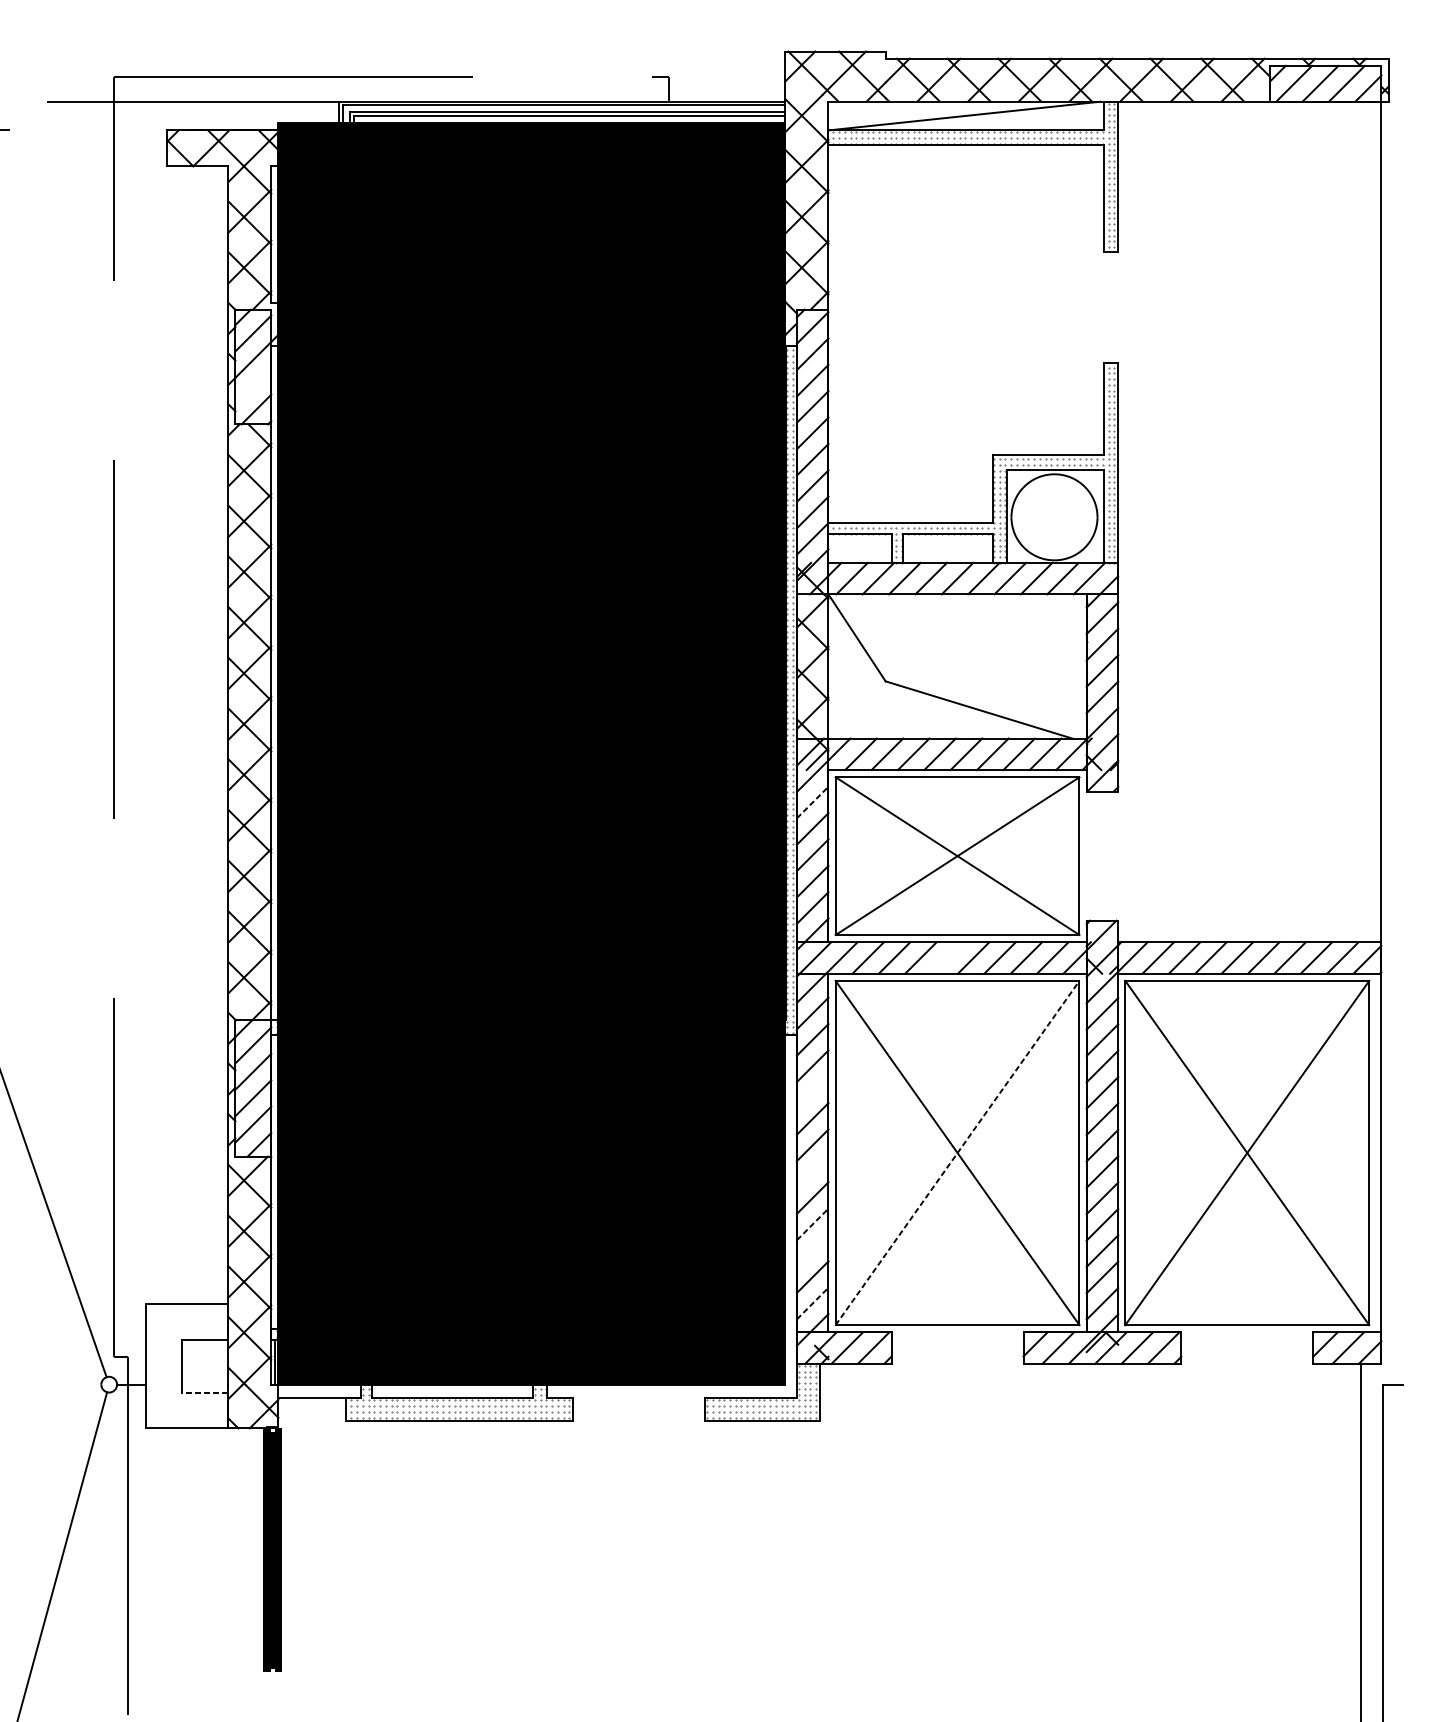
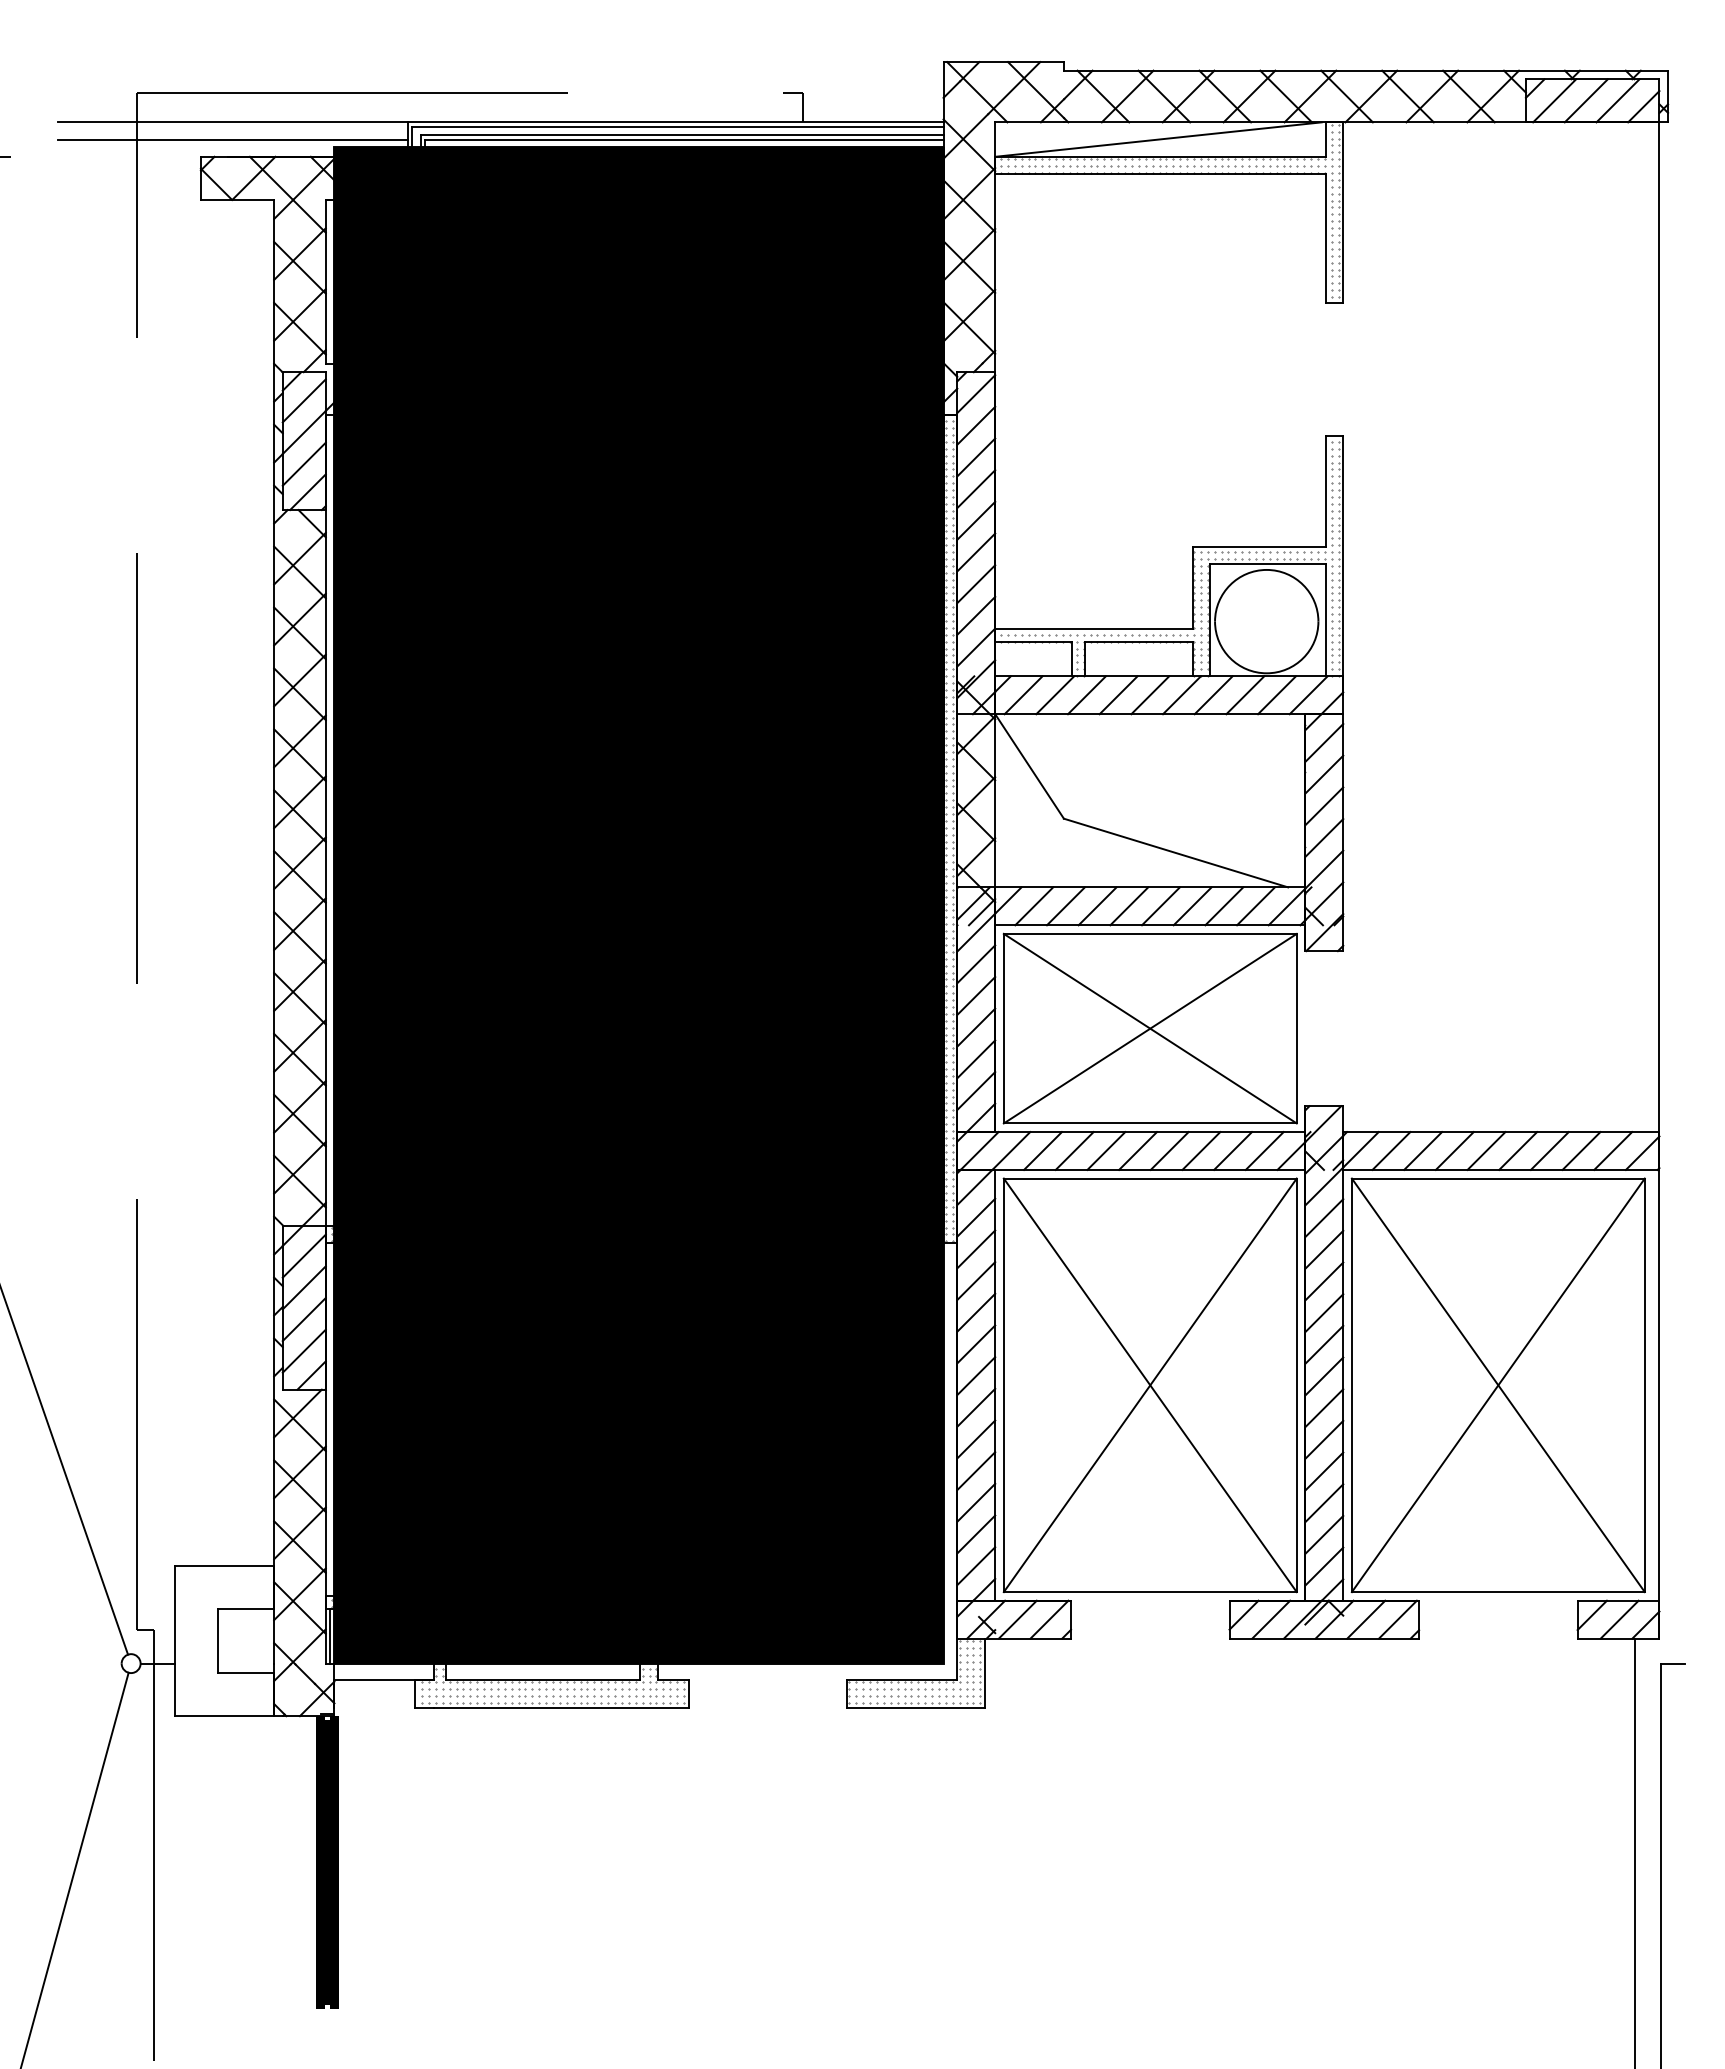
line: (193, 116) -> (232, 139), added
line: (252, 385) -> (303, 463), added
line: (812, 802) -> (976, 964), dashed -> solid
line: (946, 957) -> (1137, 1150), added
line: (812, 1092) -> (976, 1312), added
line: (957, 1152) -> (1150, 1384), dashed -> solid
line: (812, 1171) -> (976, 1407), added
line: (812, 1224) -> (976, 1471), dashed -> solid
line: (812, 1250) -> (976, 1502), added
line: (812, 1303) -> (976, 1566), dashed -> solid
line: (205, 1392) -> (246, 1673), dashed -> solid

